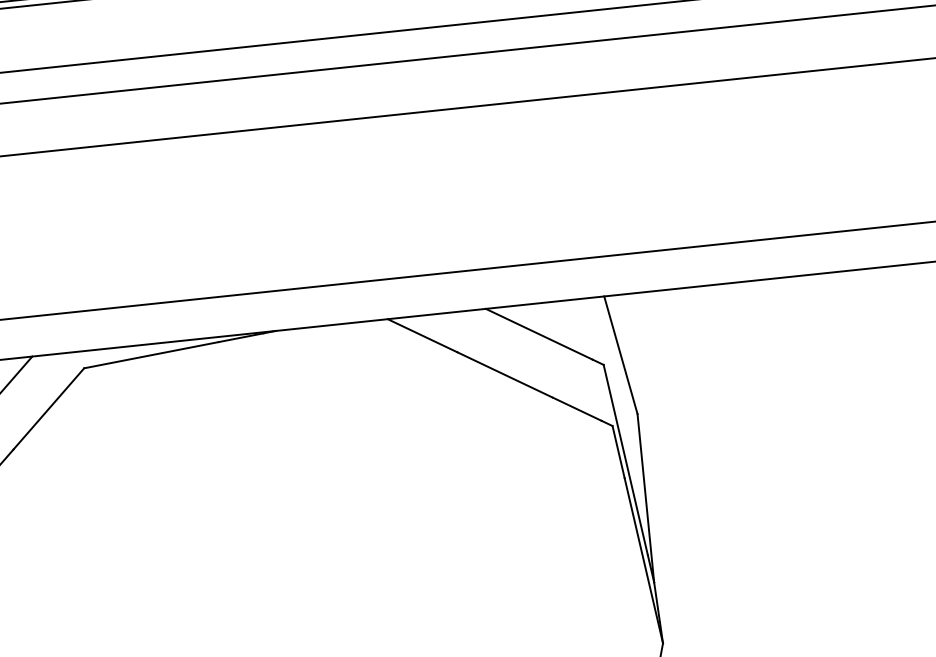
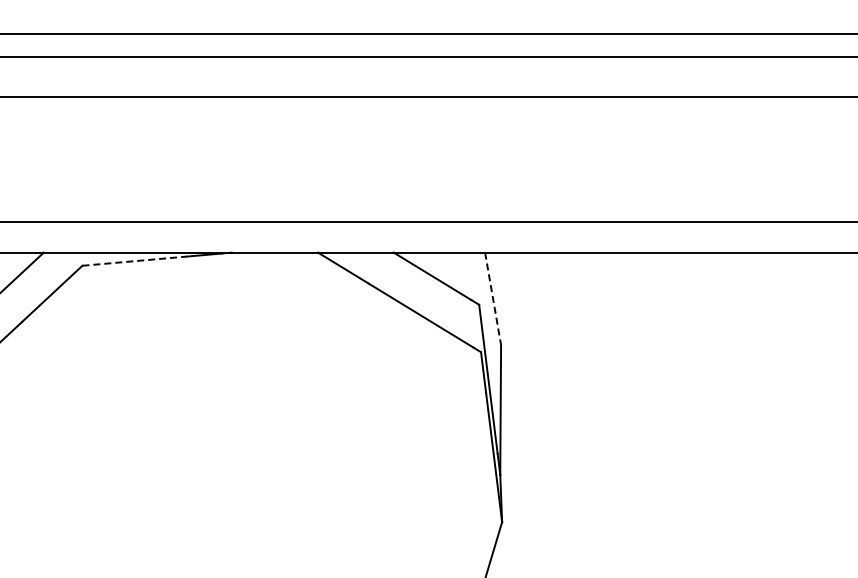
line: (621, 354) -> (493, 298), solid -> dashed
line: (151, 355) -> (134, 261), solid -> dashed

